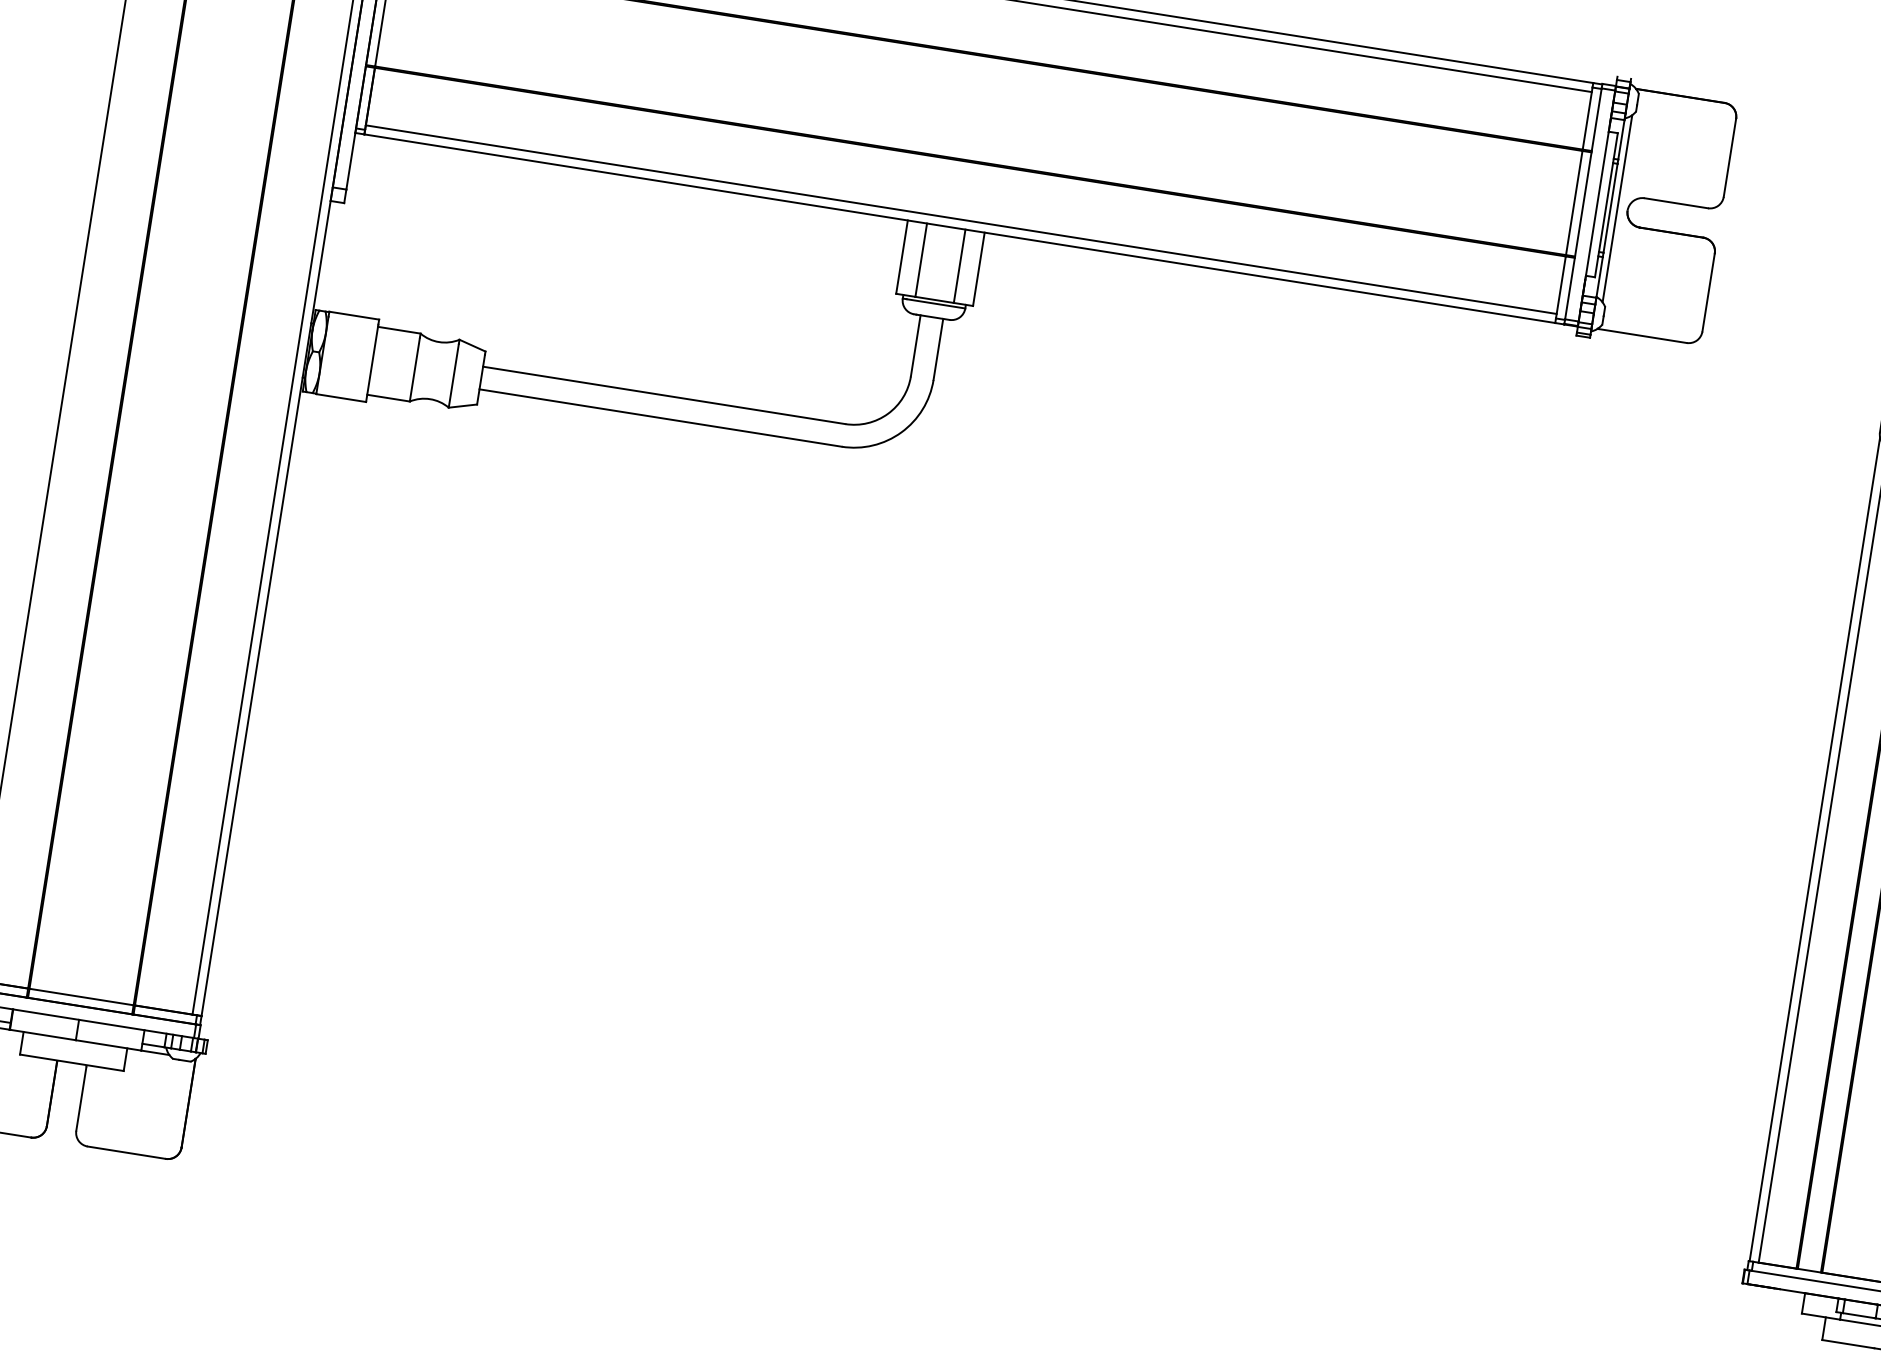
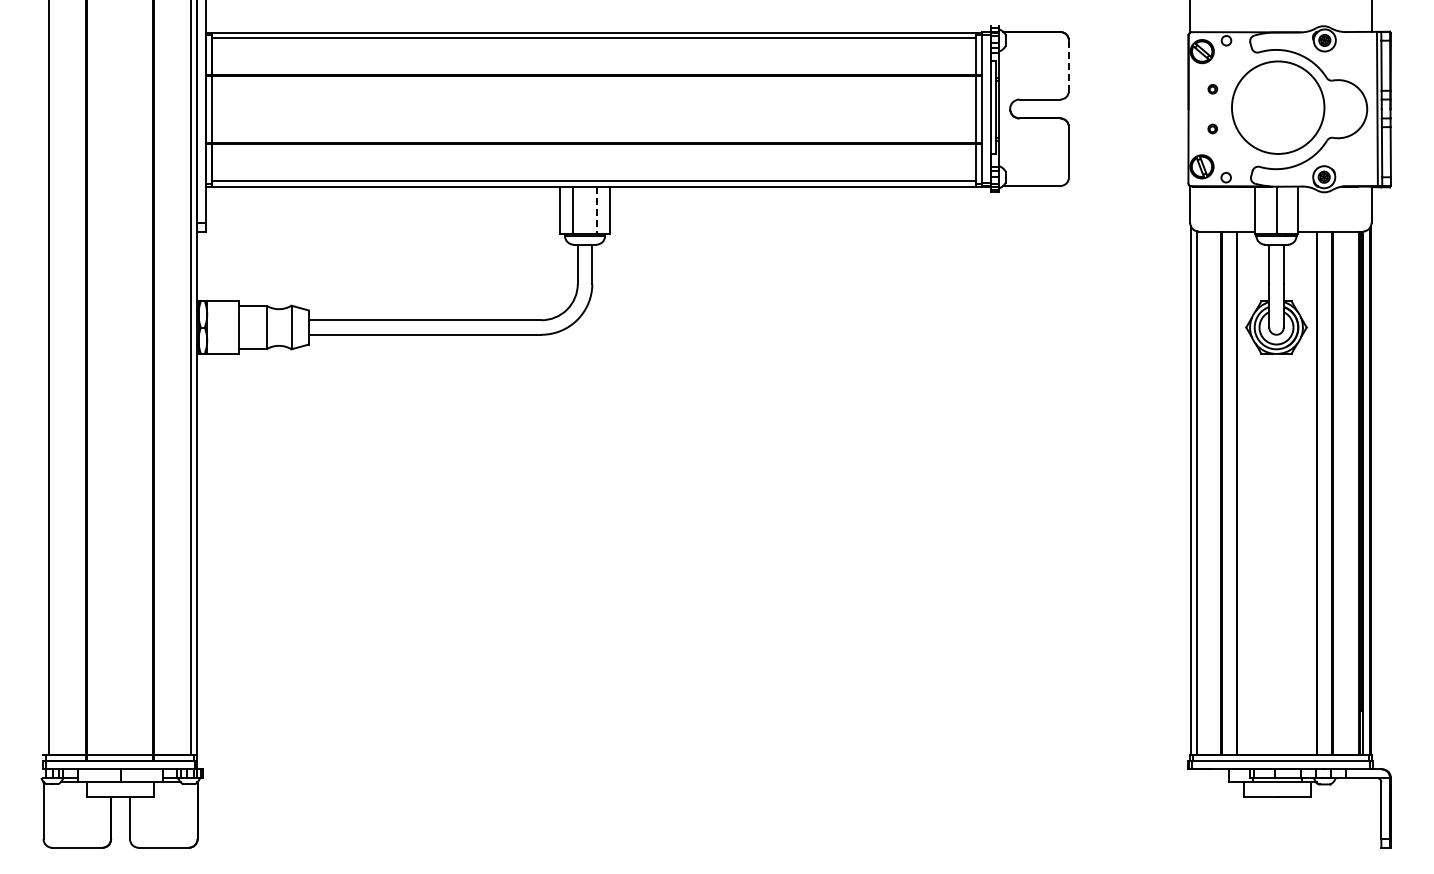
line: (1730, 159) -> (1069, 66), solid -> dashed
line: (1617, 208) -> (1003, 108), removed
line: (959, 266) -> (597, 210), solid -> dashed

